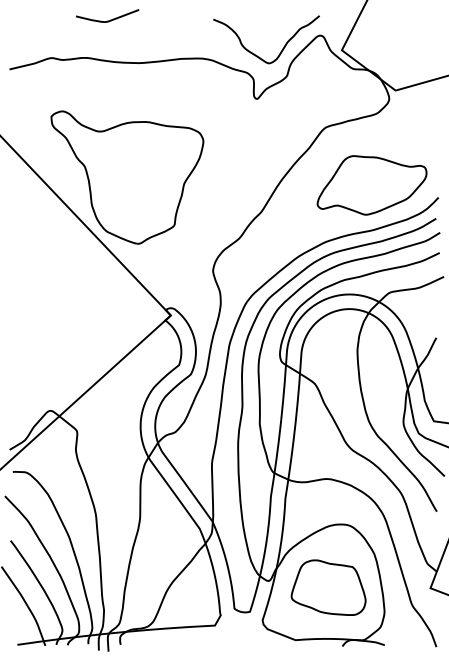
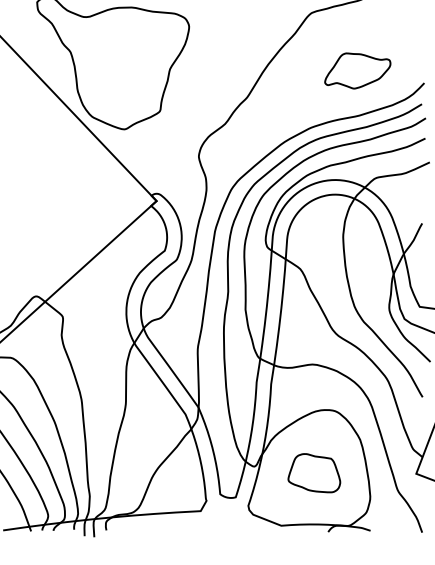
part: (371, 185) -> (357, 71), size x0.6
part: (328, 587) -> (314, 473), size x0.7

